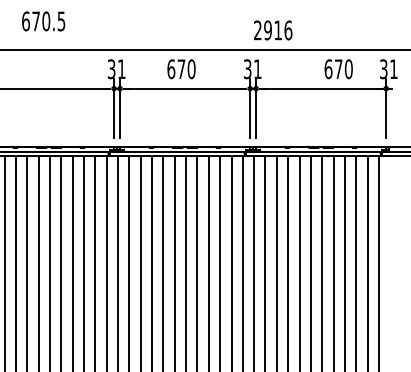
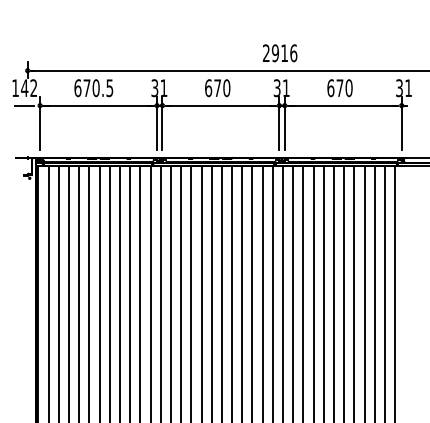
text: (43, 21) -> (93, 88), moved
text: (273, 30) -> (280, 53), moved
text: (338, 69) -> (339, 88), moved

